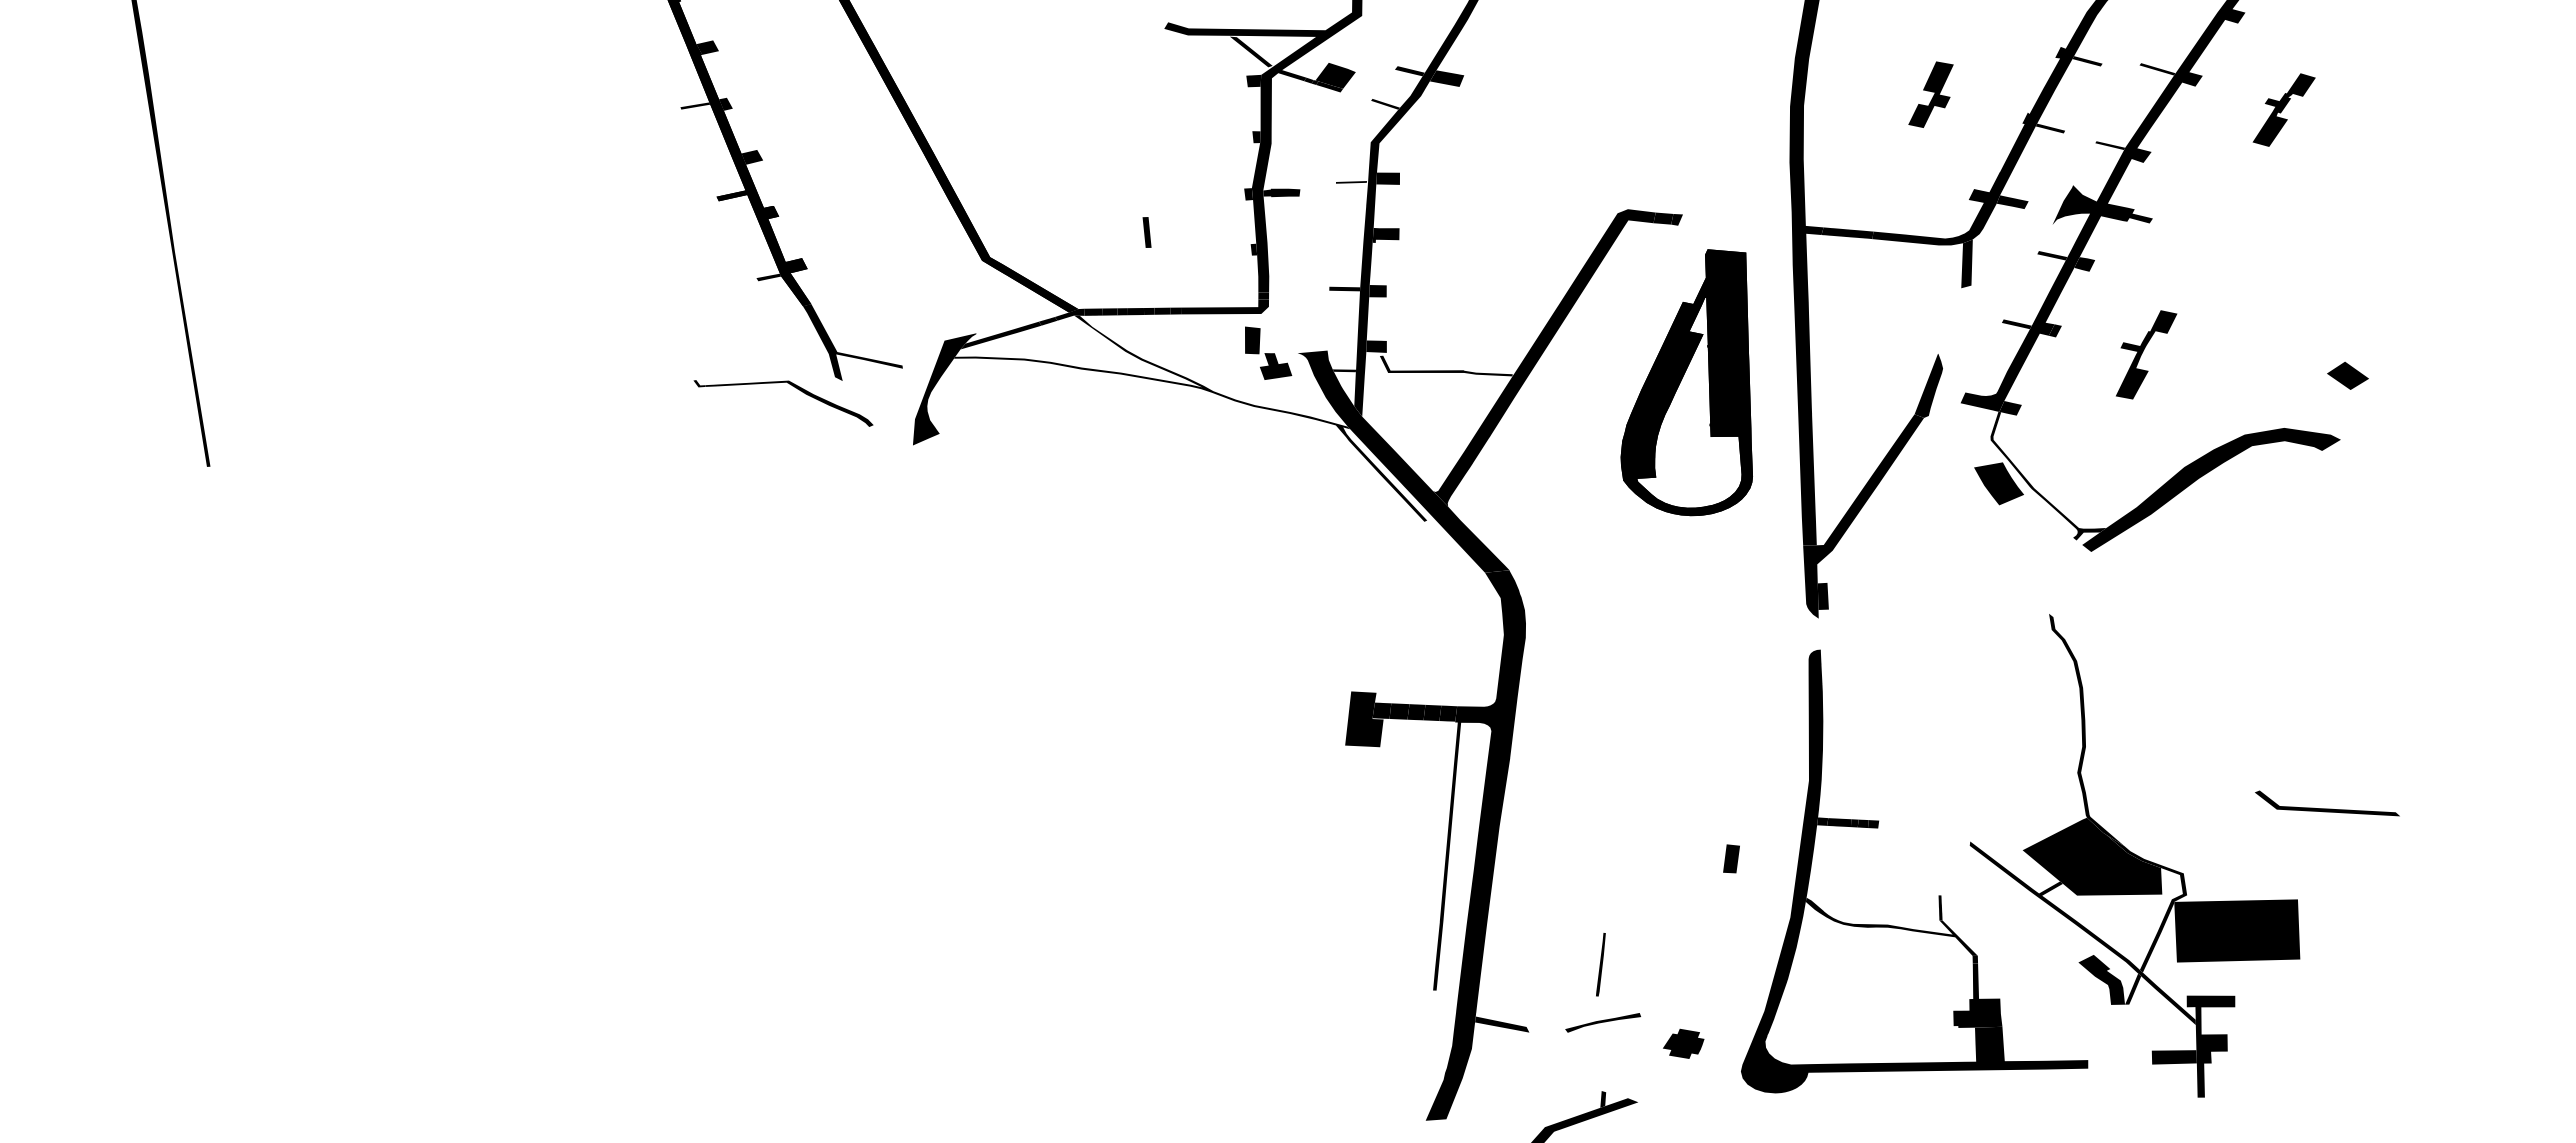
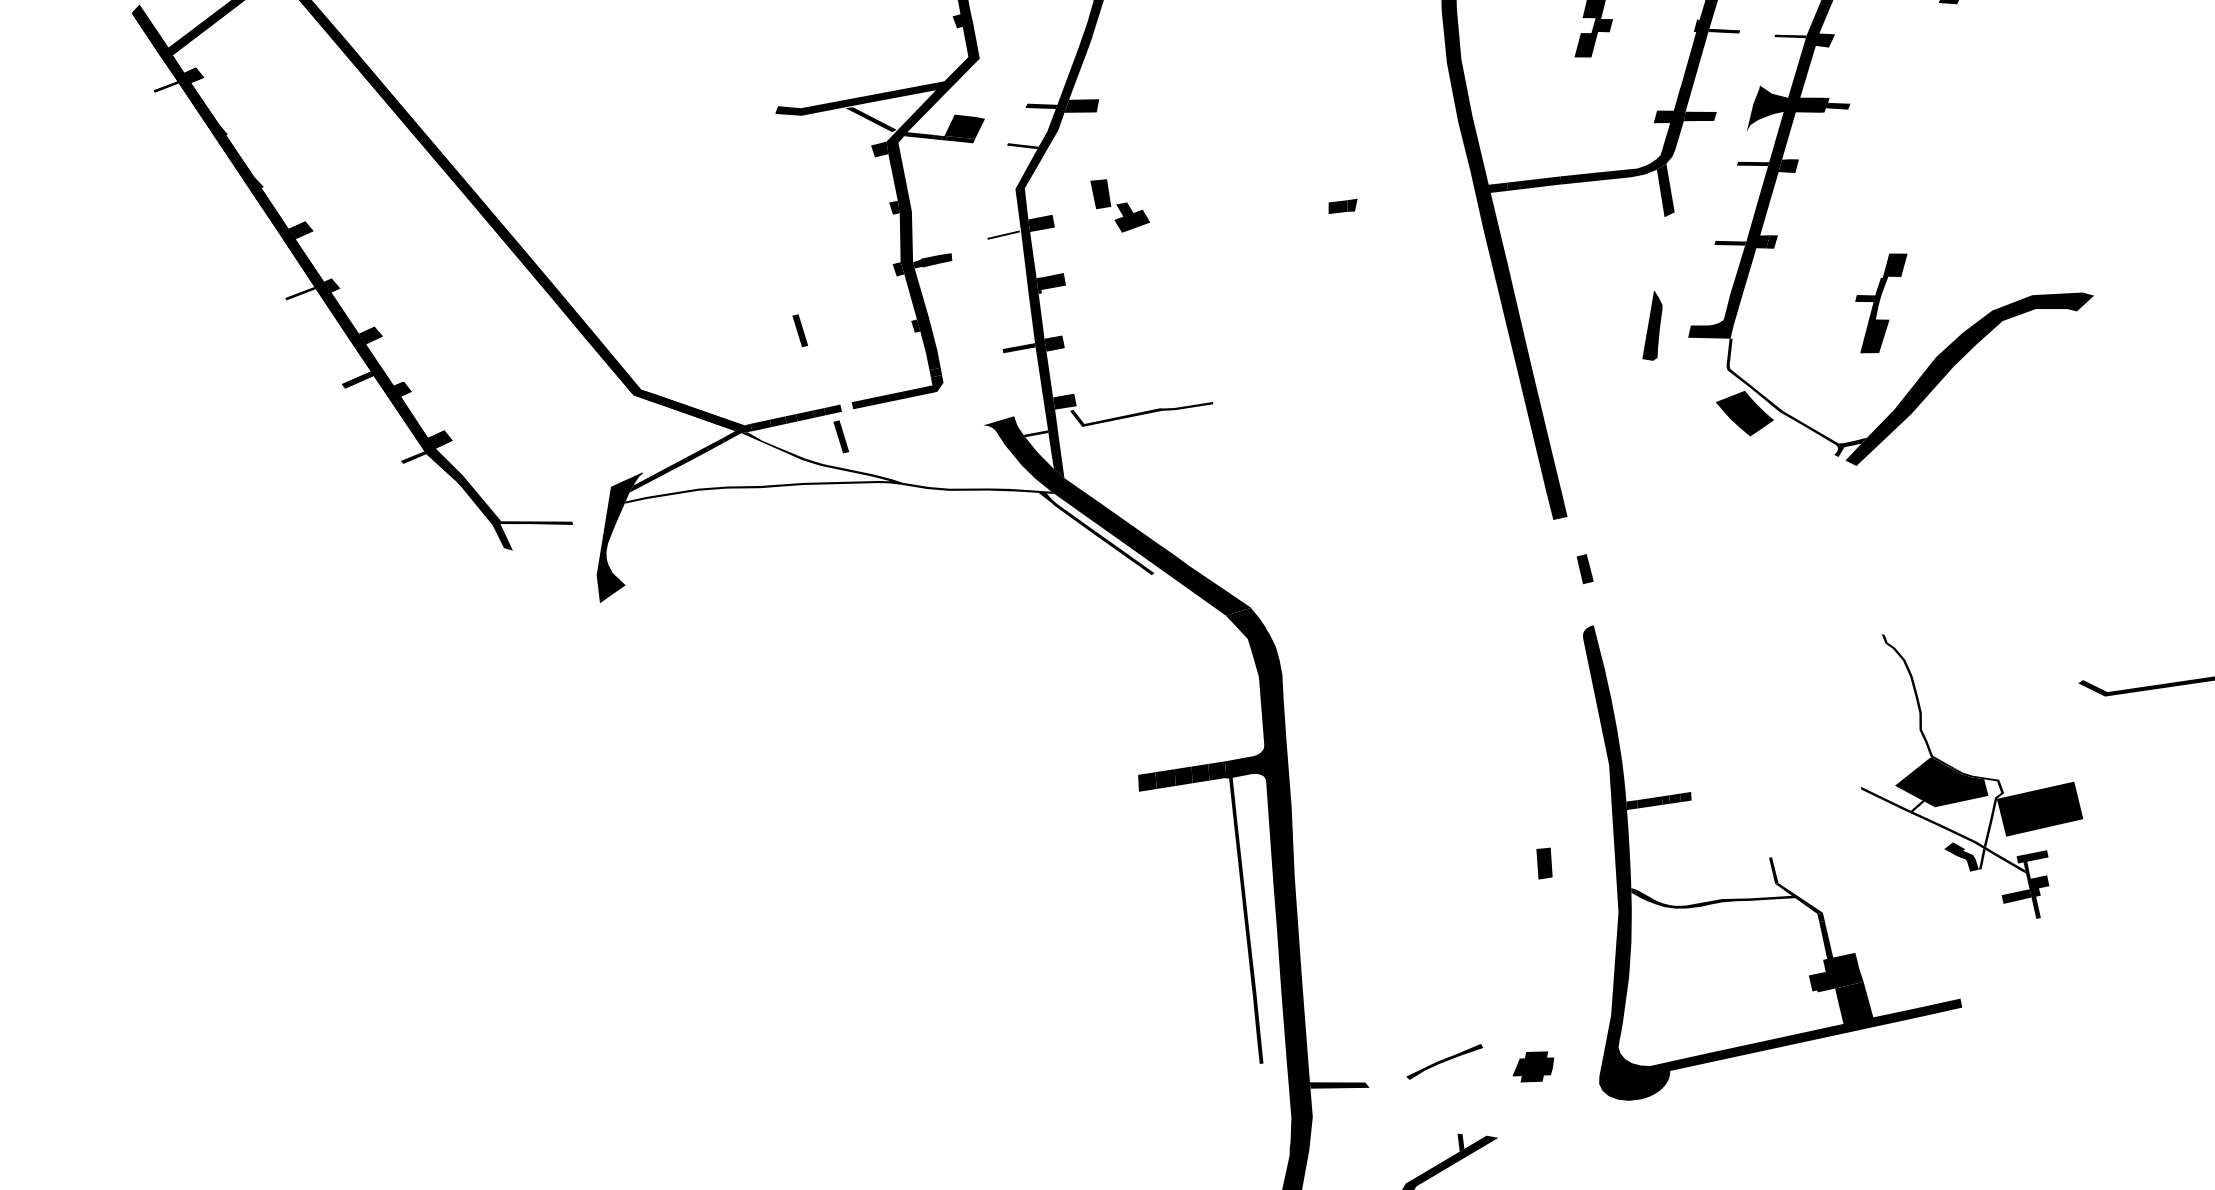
fill: (1175, 310) -> (846, 406), removed
part: (1164, 337) -> (840, 437), added
part: (1268, 352) -> (1120, 202), moved
part: (2146, 354) -> (1883, 302), moved
fill: (1544, 357) -> (1242, 377), removed
part: (2347, 375) -> (2087, 227), removed
part: (1686, 382) -> (1396, 373), removed
part: (795, 388) -> (465, 568), removed
fill: (2010, 408) -> (1741, 332), removed
fill: (1863, 516) -> (1610, 476), removed
fill: (1364, 719) -> (1130, 794), removed
part: (2134, 855) -> (1965, 774), size x0.6
line: (1600, 964) -> (1429, 1001), removed

